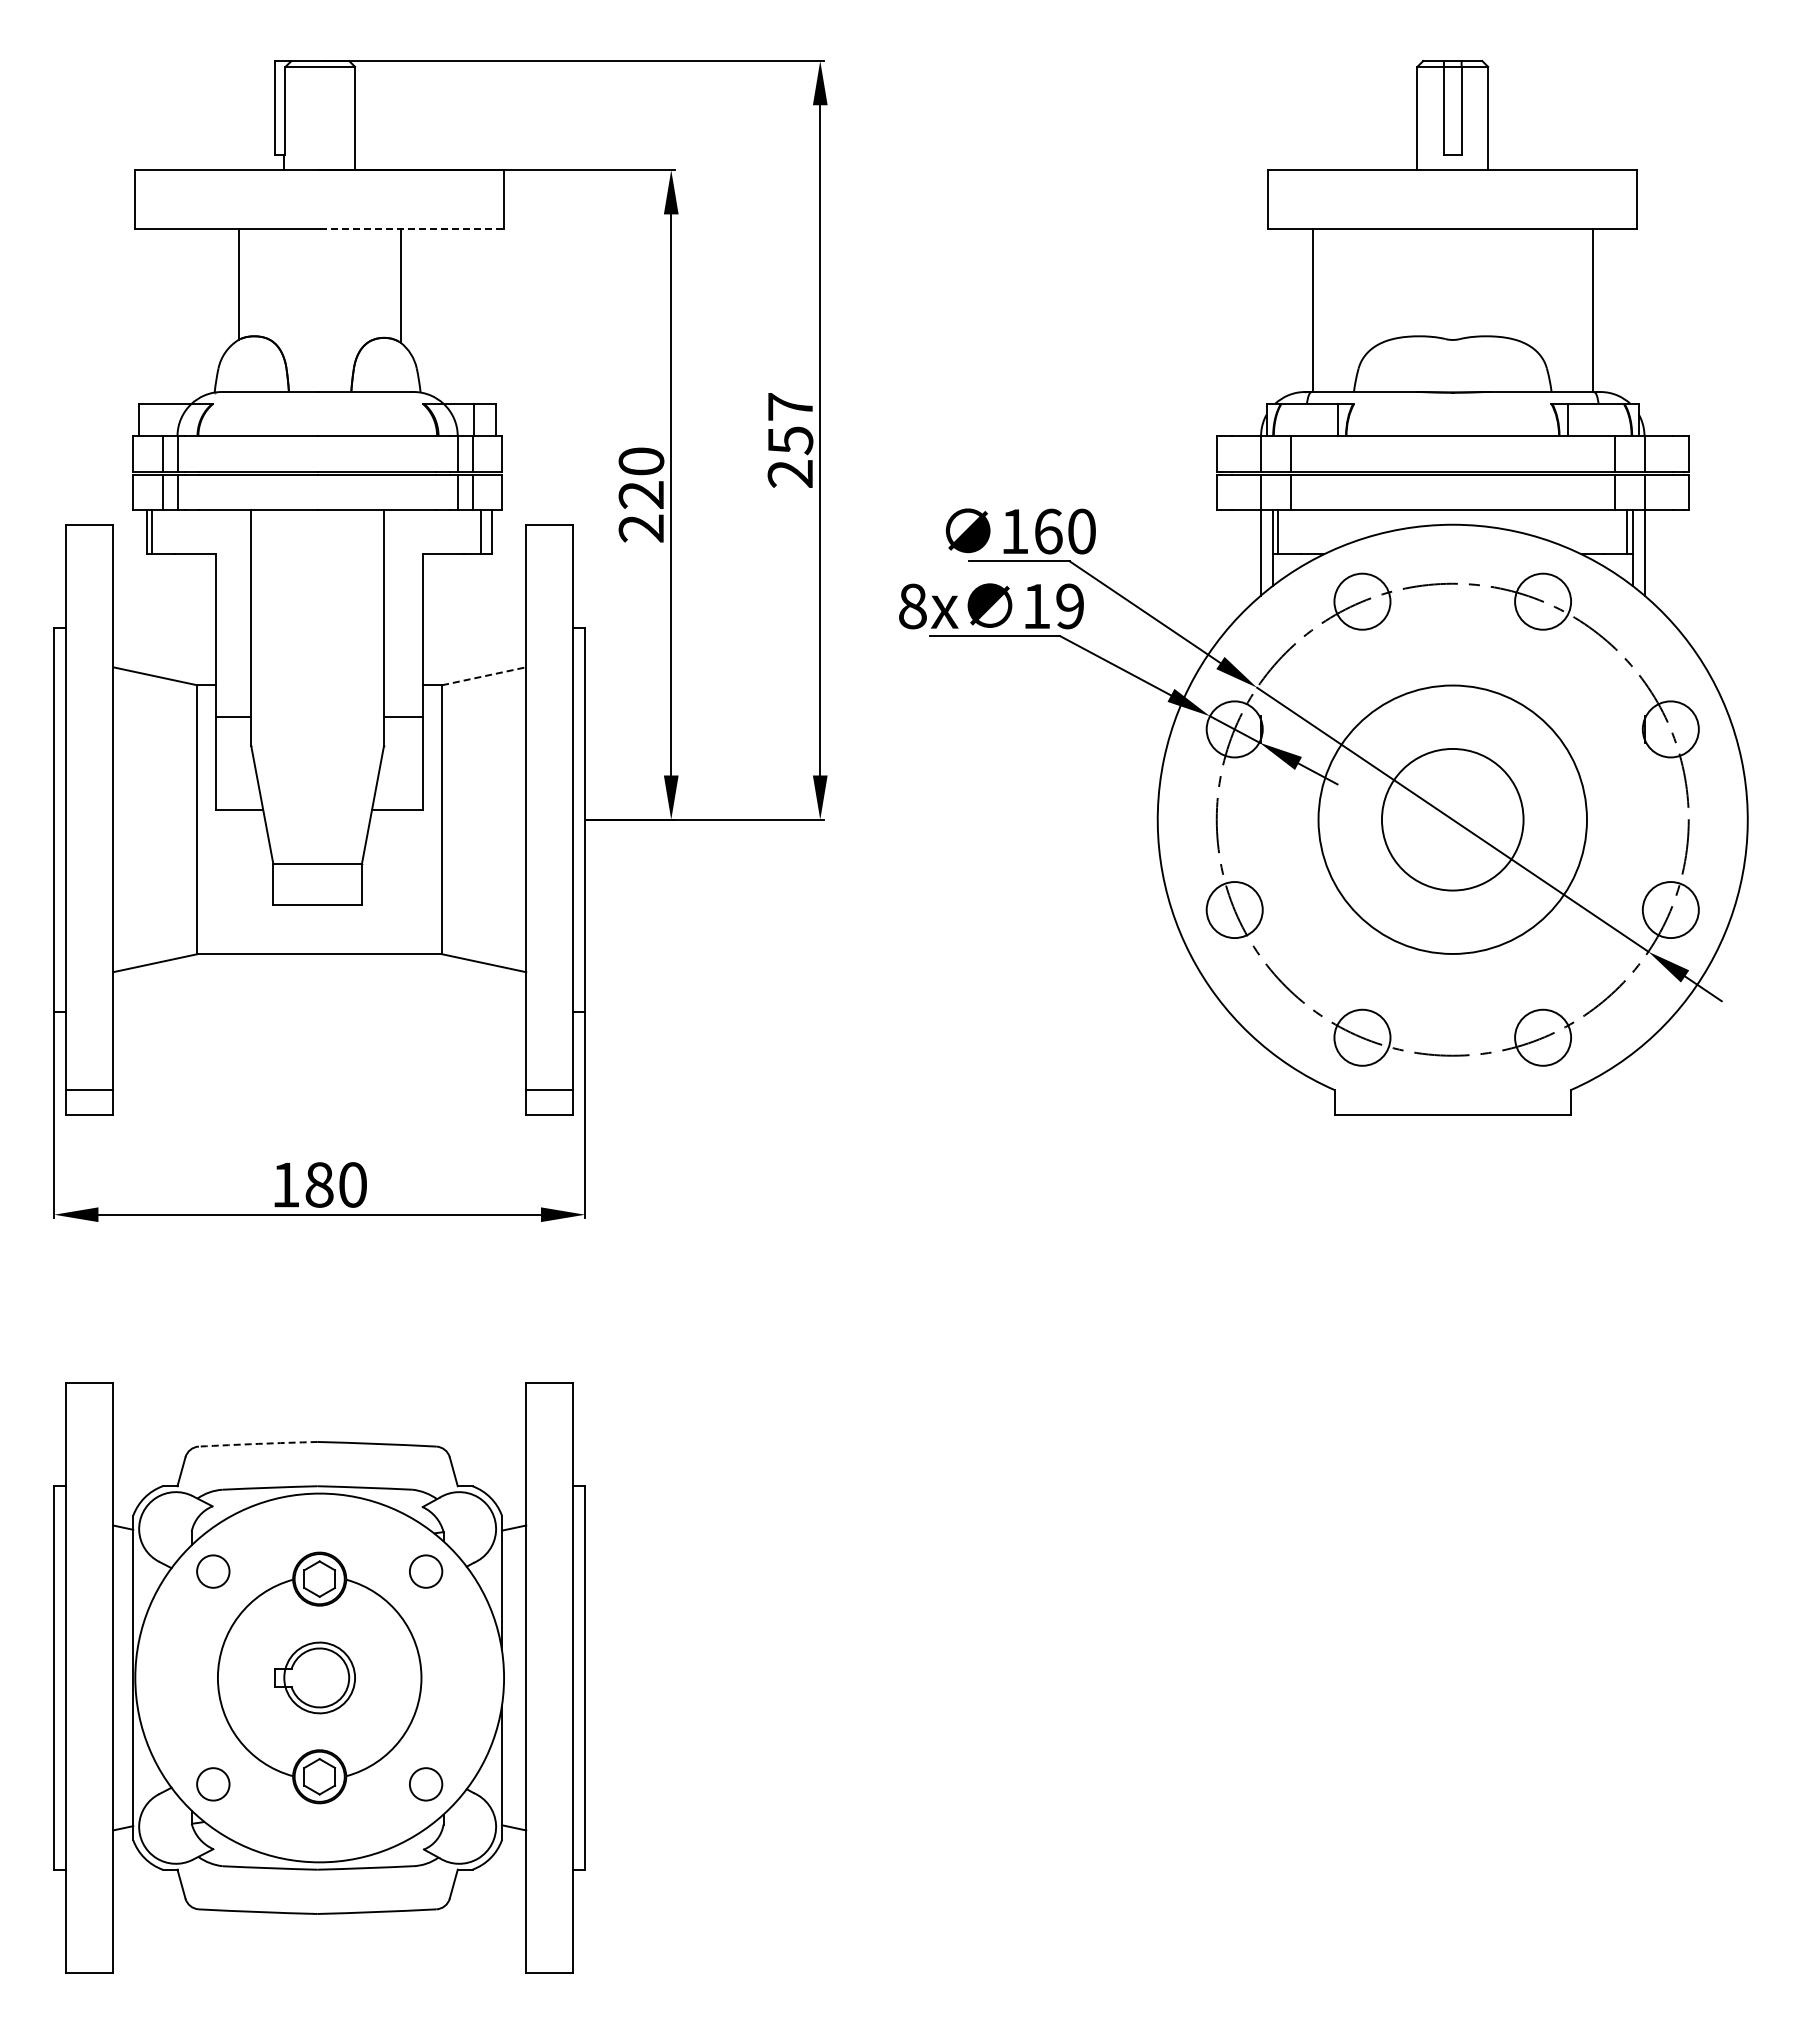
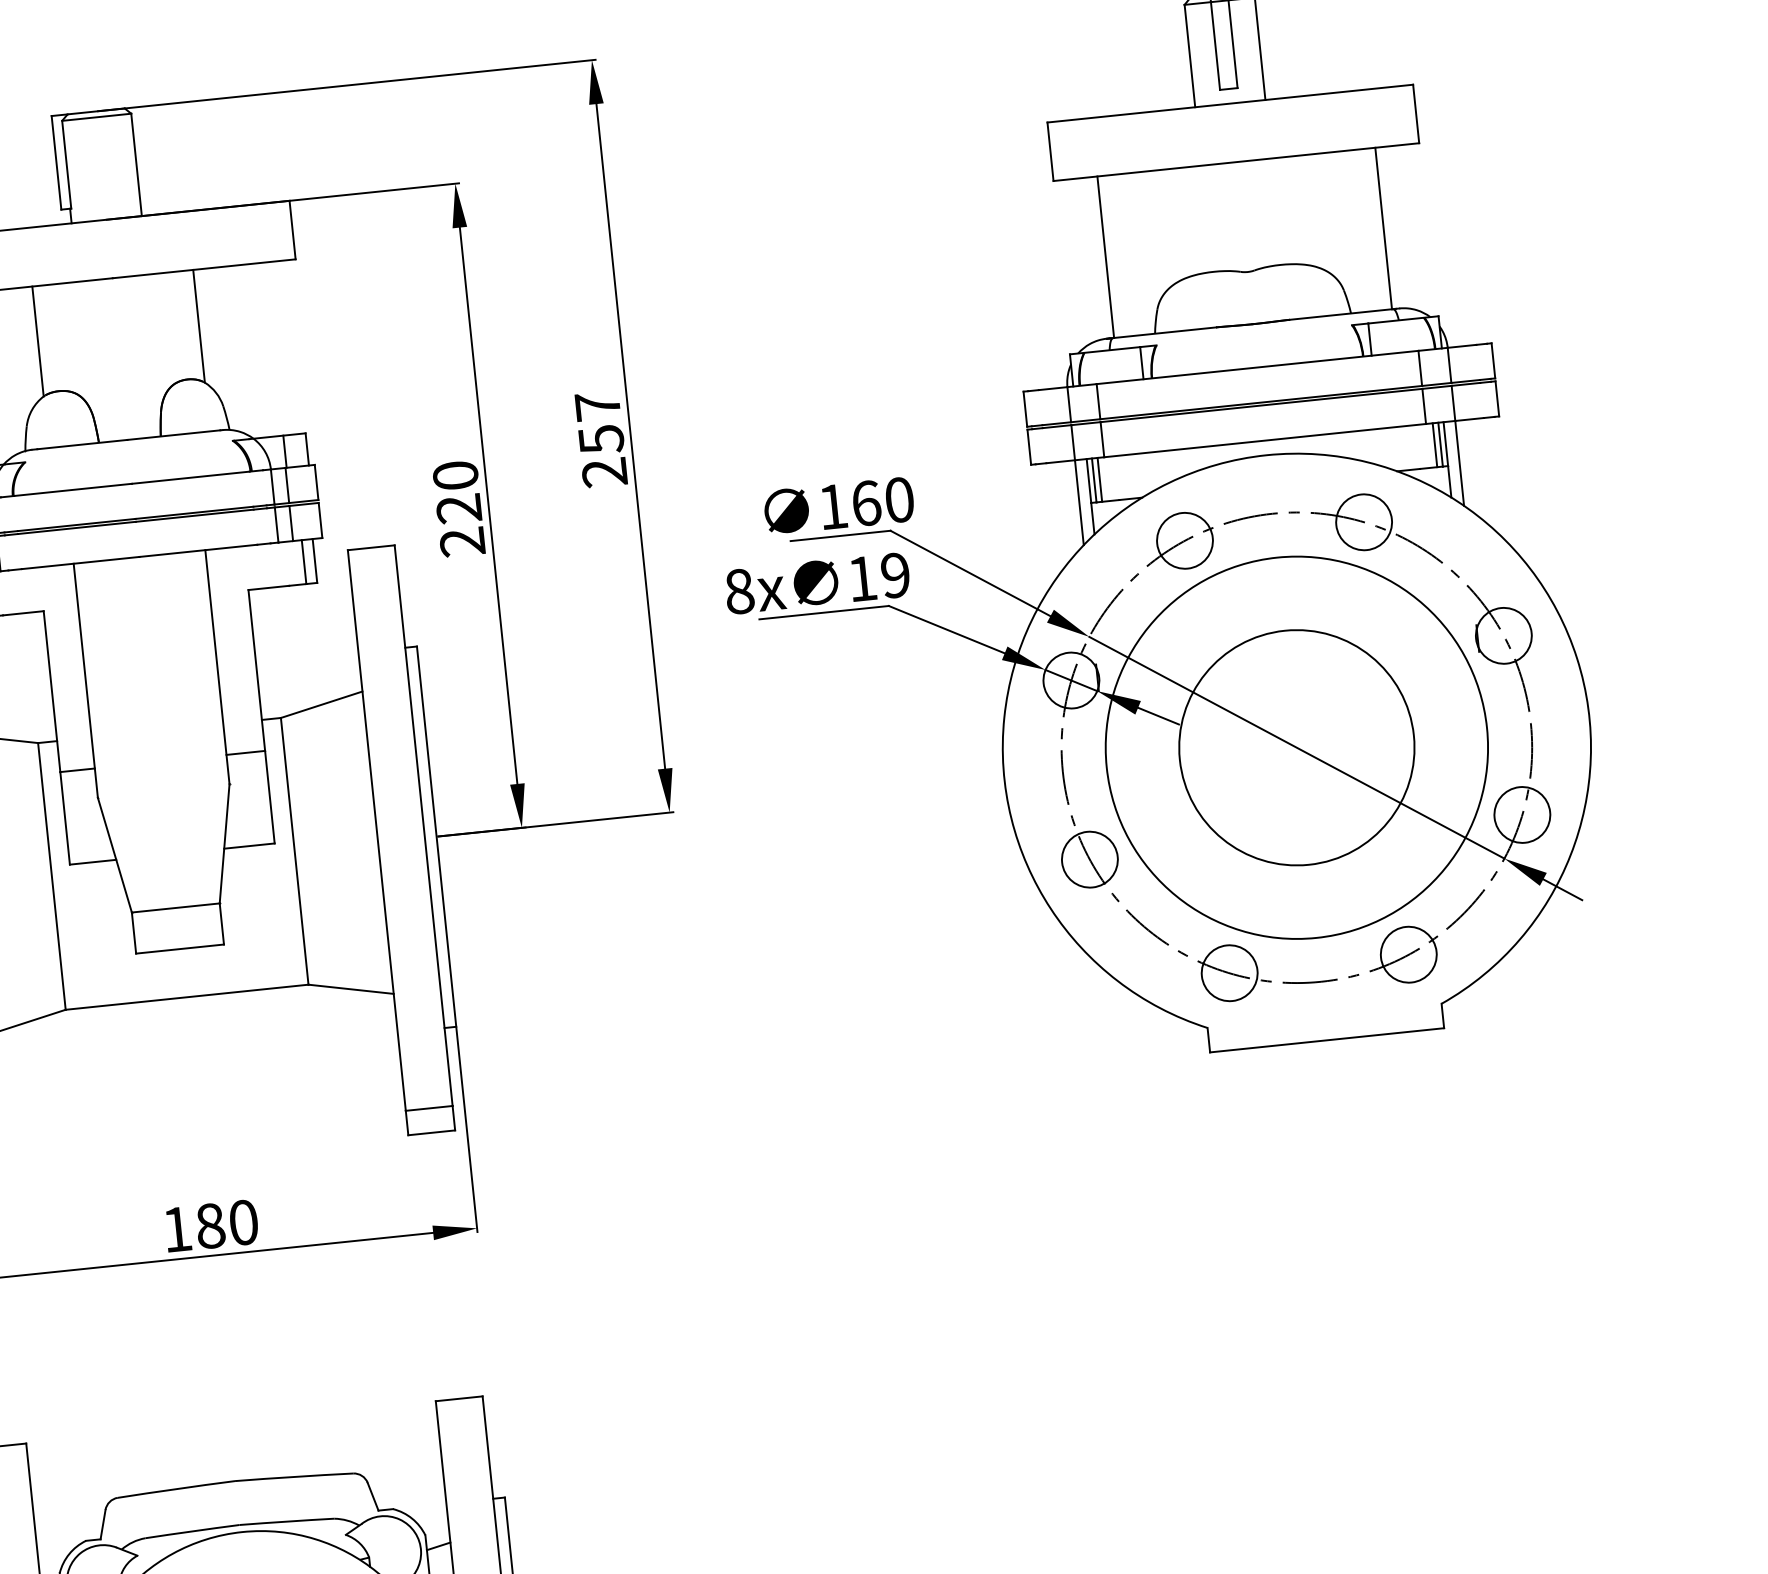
line: (412, 229) -> (204, 269), dashed -> solid
line: (1283, 532) -> (1099, 480), added
line: (1621, 532) -> (1434, 445), added
line: (484, 676) -> (322, 704), dashed -> solid
circle: (1452, 819) -> (1296, 747), size x1.43
circle: (1452, 819) -> (1296, 747), size x1.67
arc: (258, 1443) -> (176, 1488), dashed -> solid

